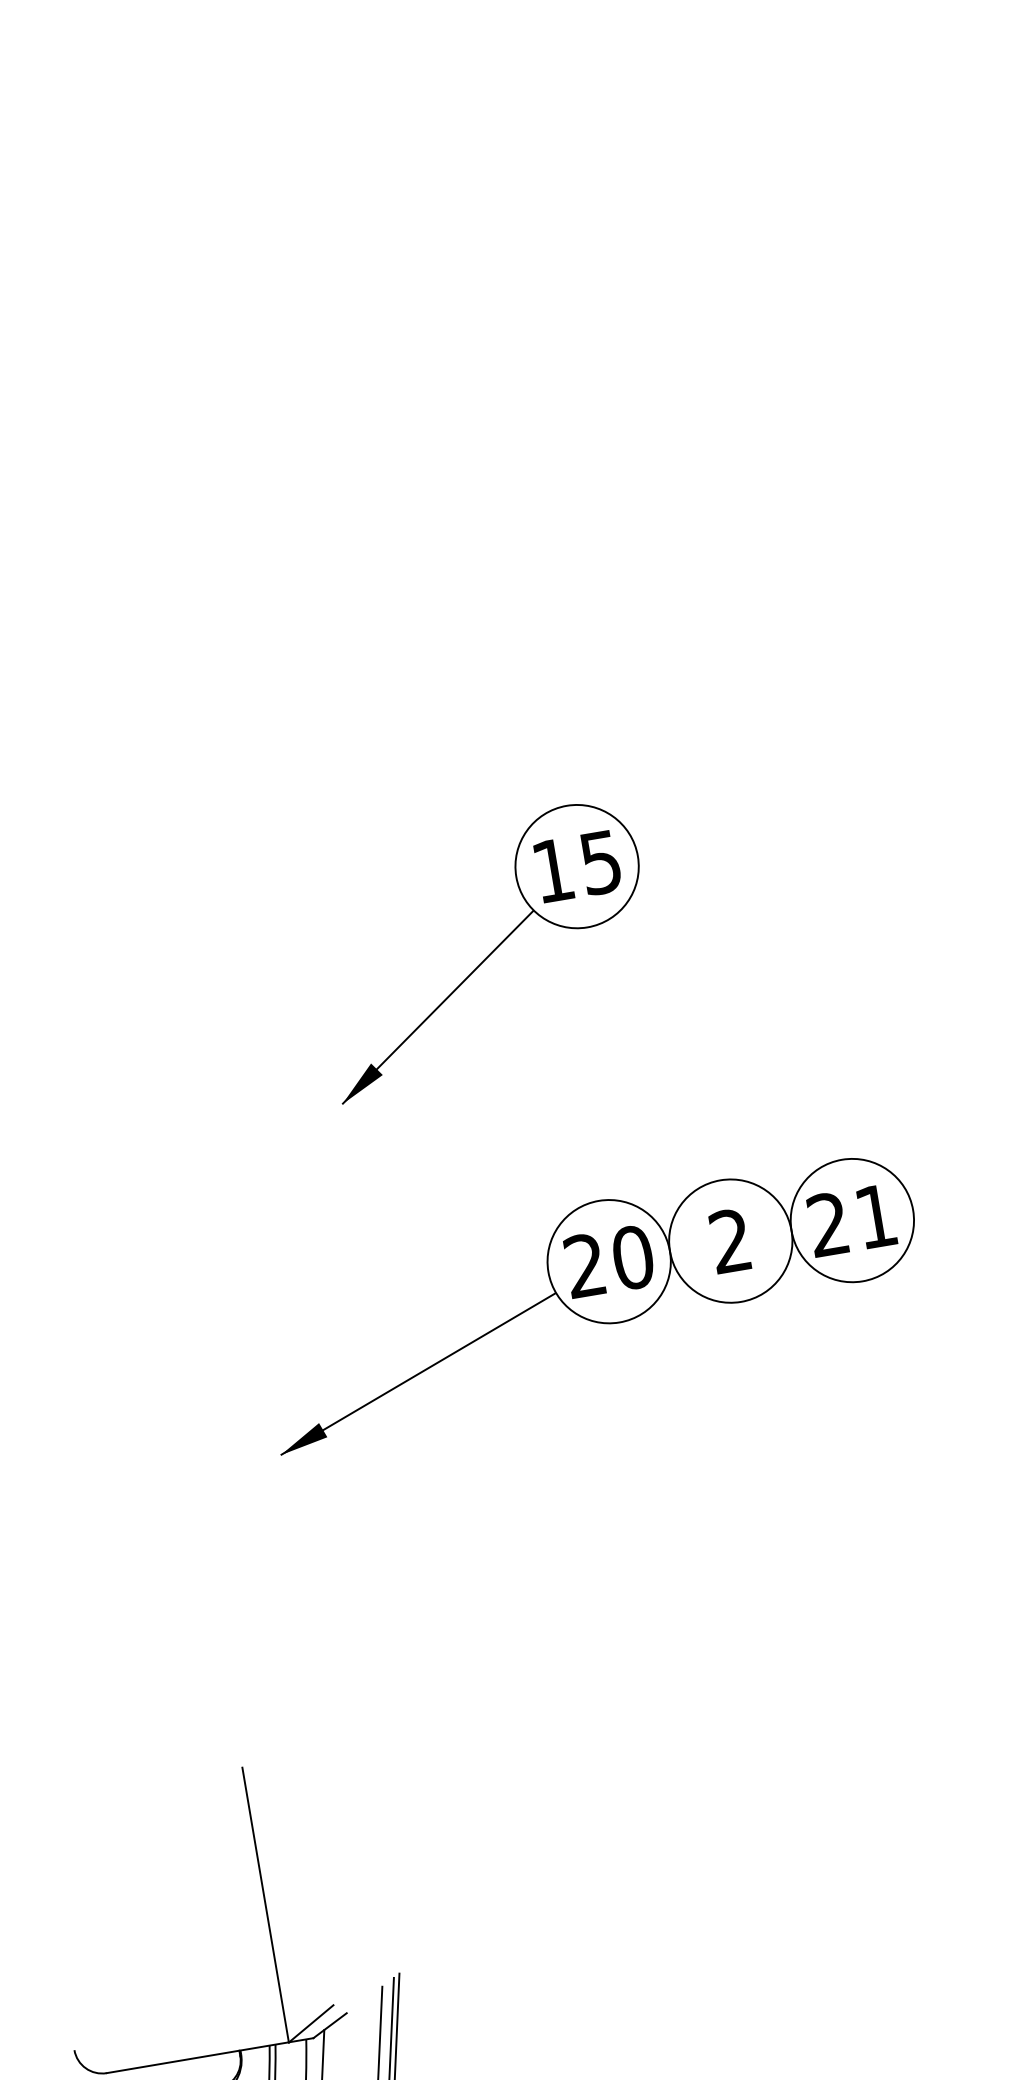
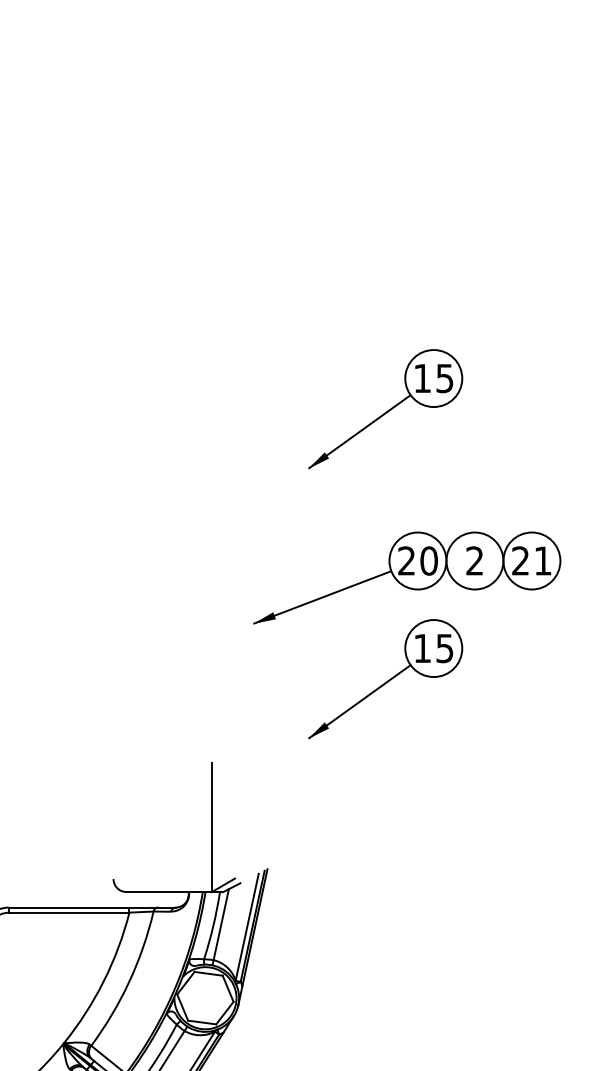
part: (582, 1526) -> (385, 679), added

